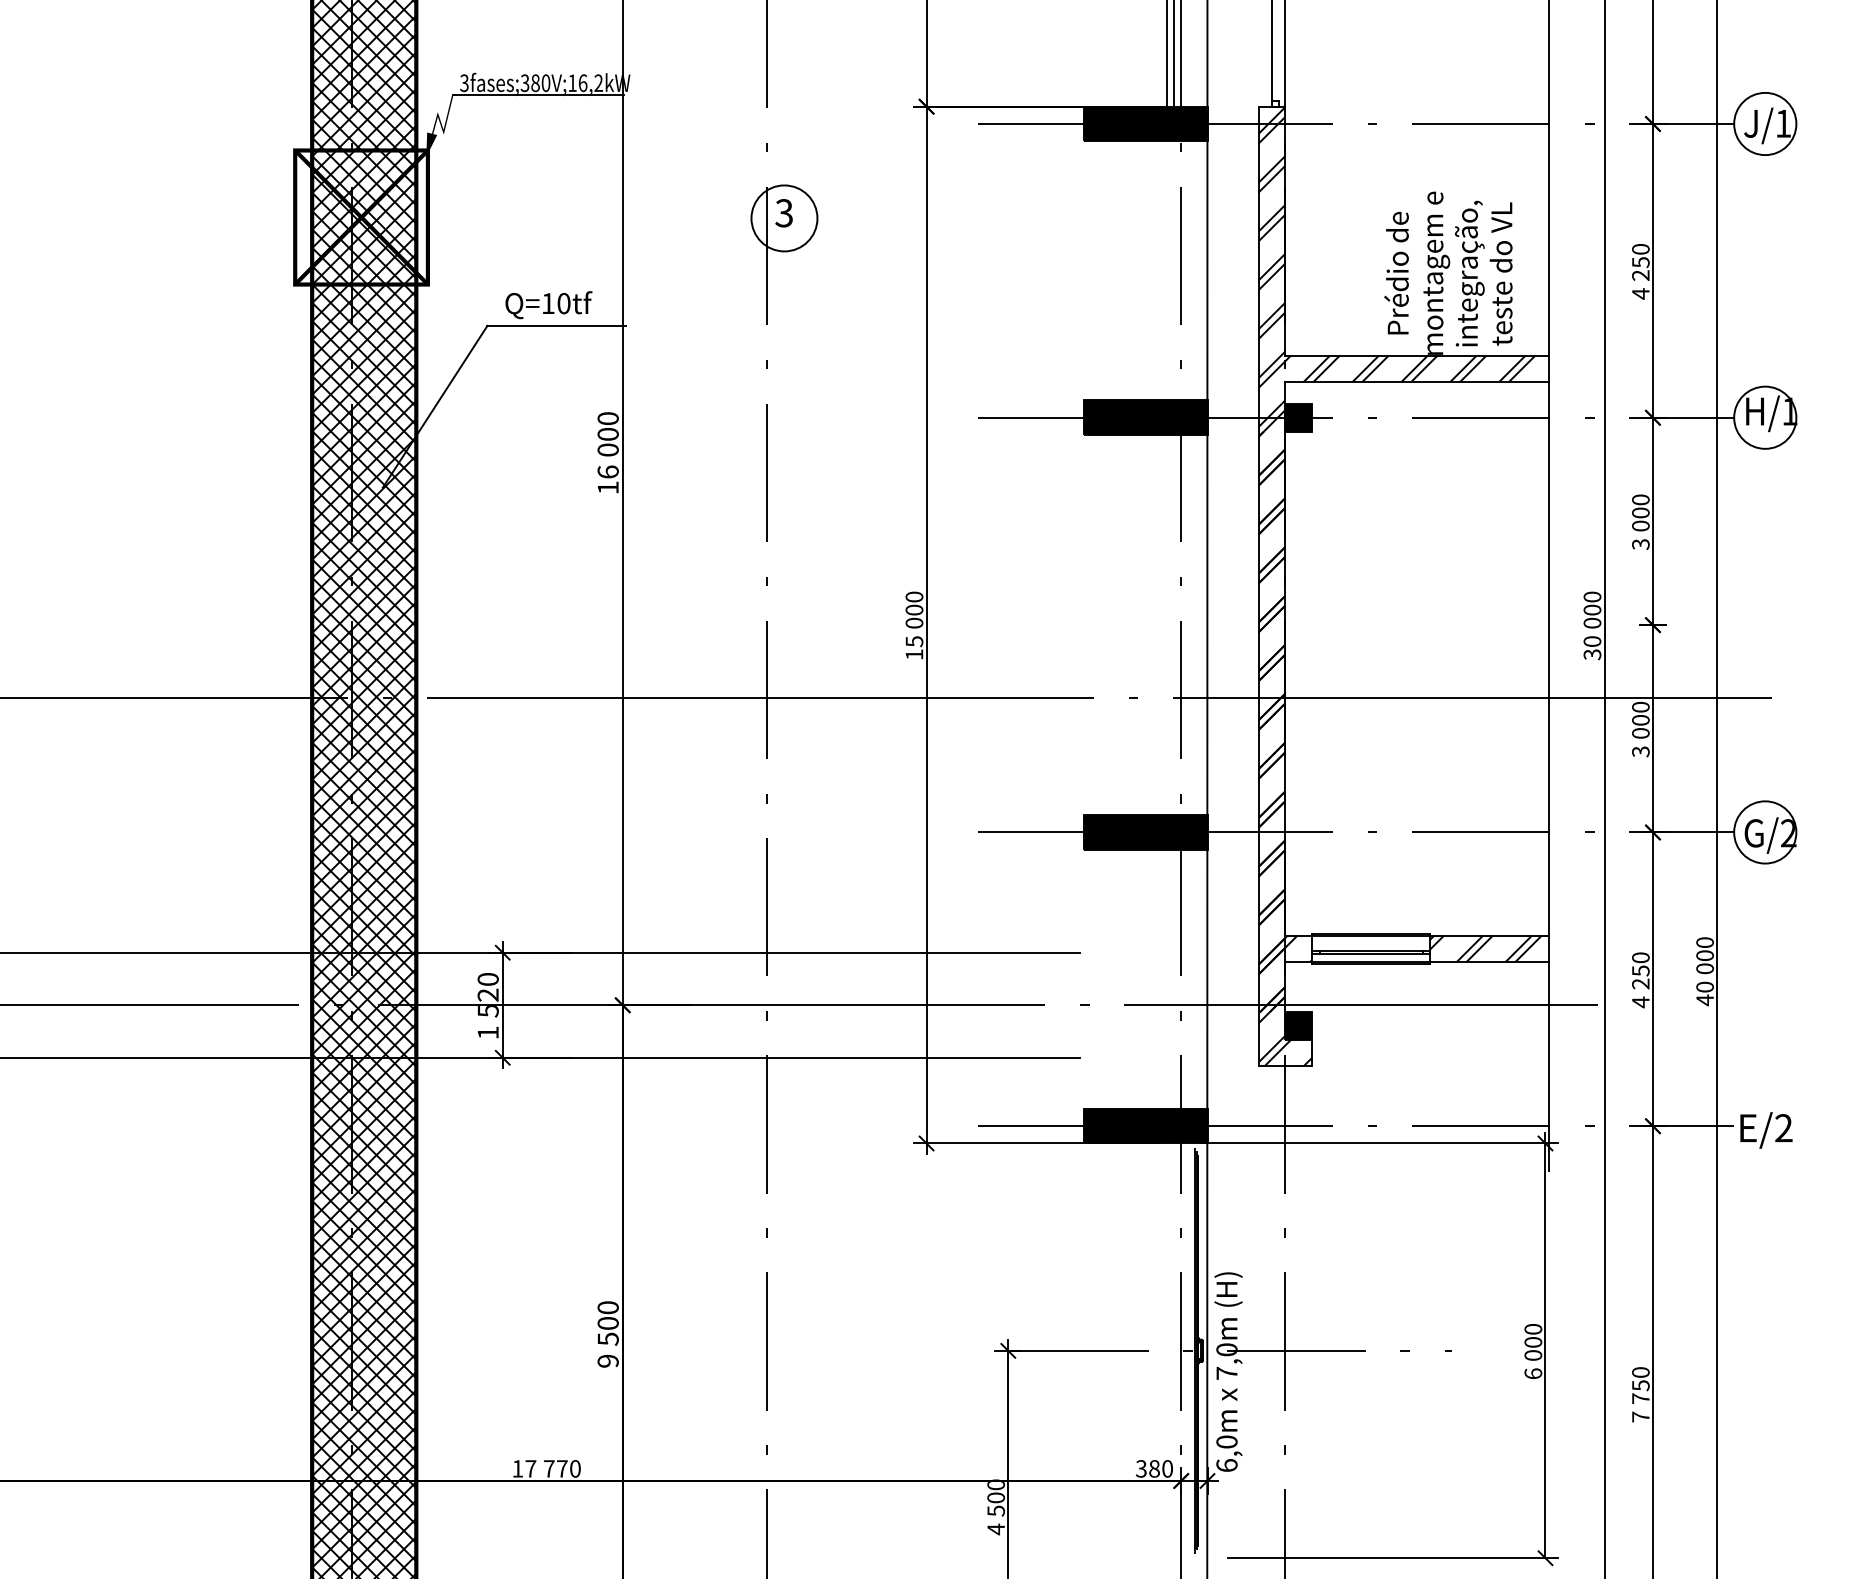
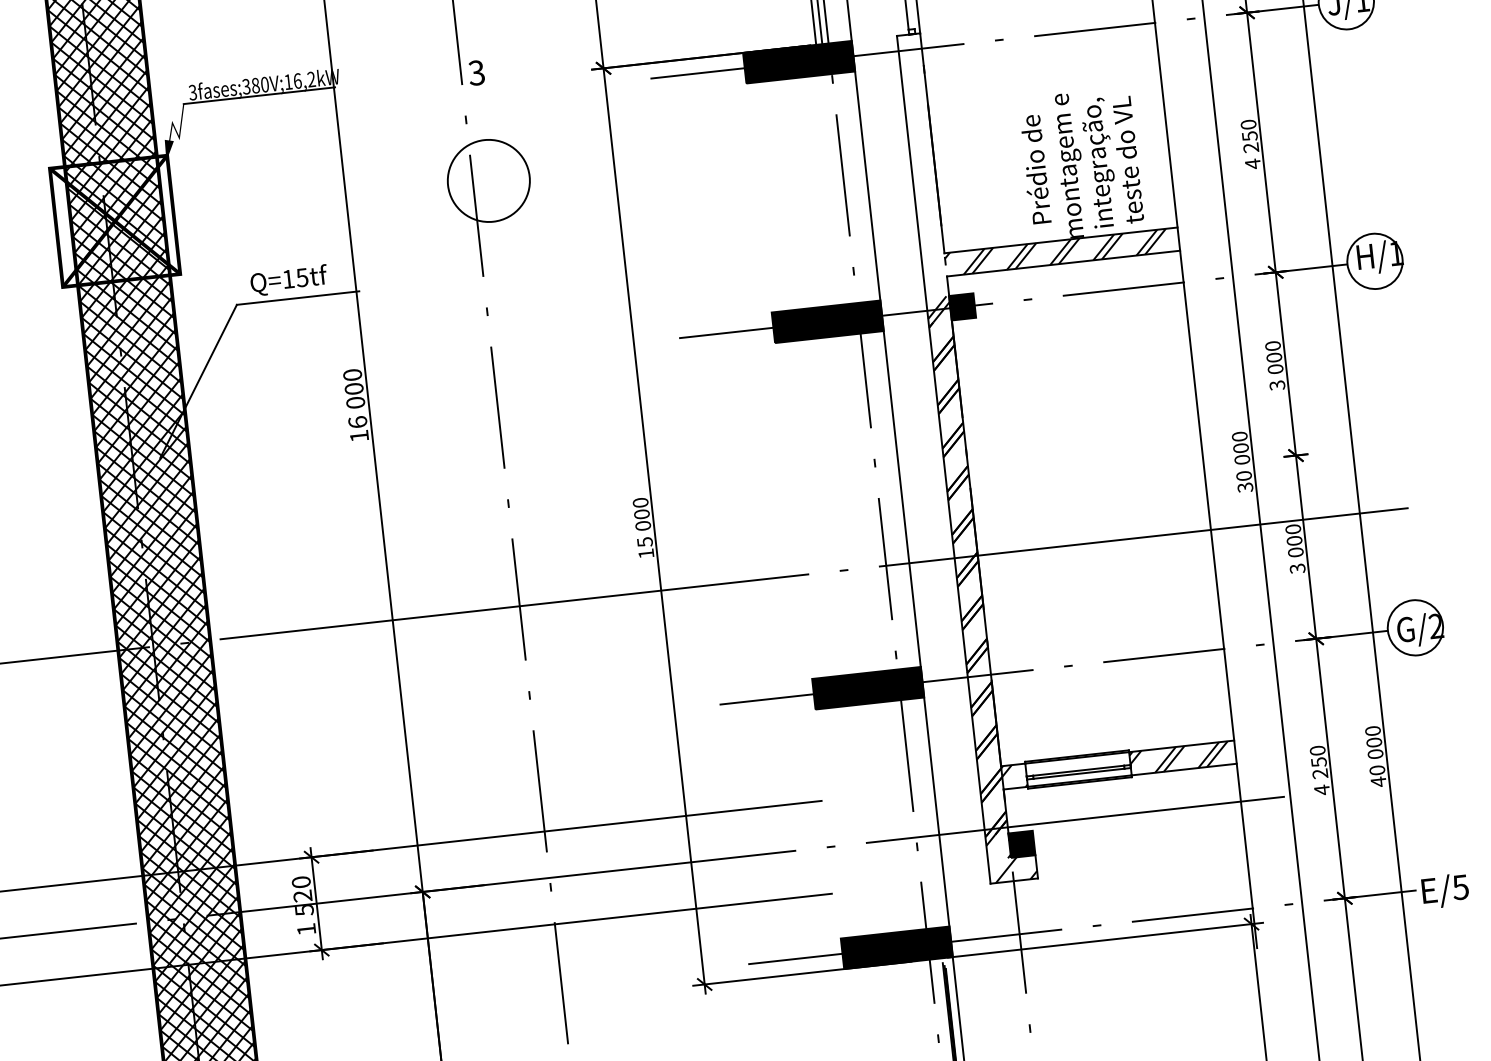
text: (783, 213) -> (476, 73), moved
circle: (784, 218) -> (488, 180), size x1.4
hatch: (1271, 255) -> (922, 166), removed
text: (563, 303) -> (301, 277), Q=10tf -> Q=15tf
hatch: (1269, 1050) -> (998, 868), removed
text: (1783, 1128) -> (1460, 887), E/2 -> E/5

